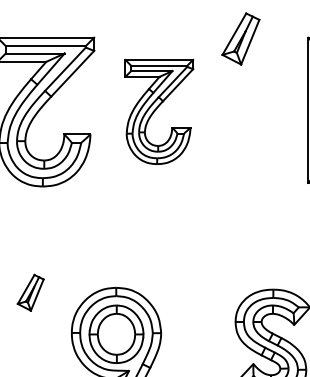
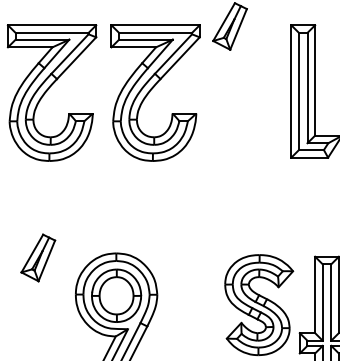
part: (159, 111) -> (155, 92), size x1.43
part: (30, 292) -> (38, 257), size x1.43

